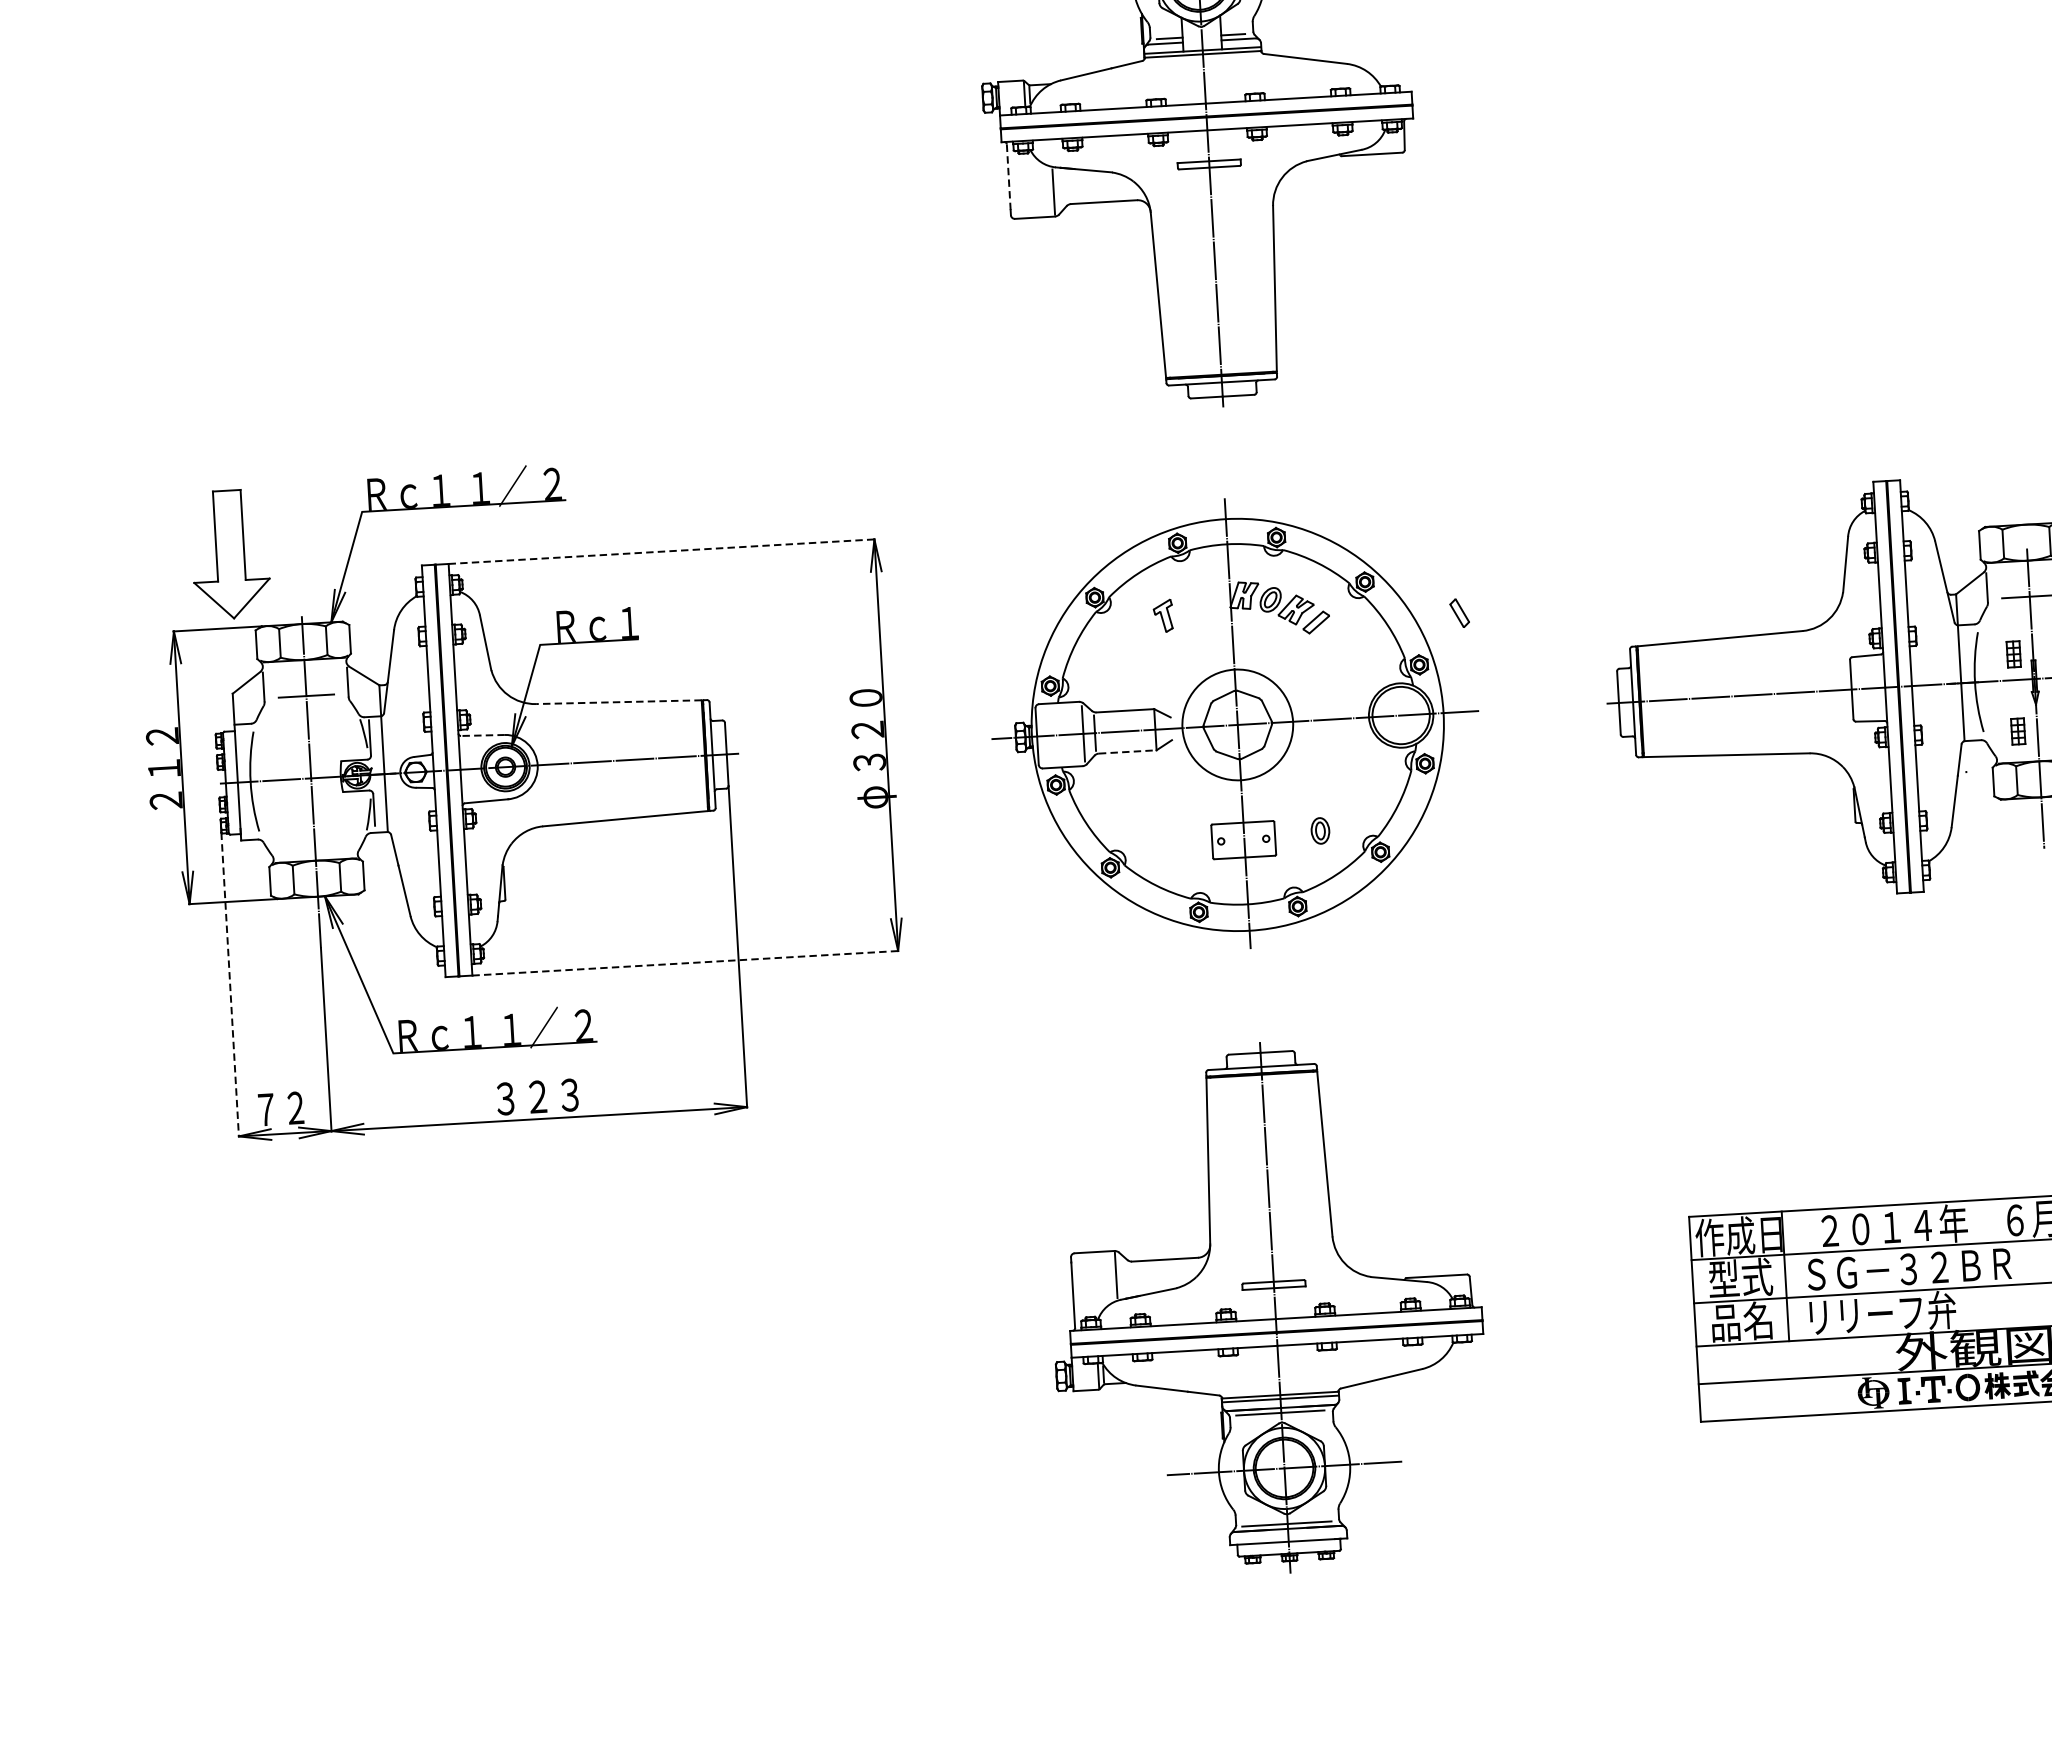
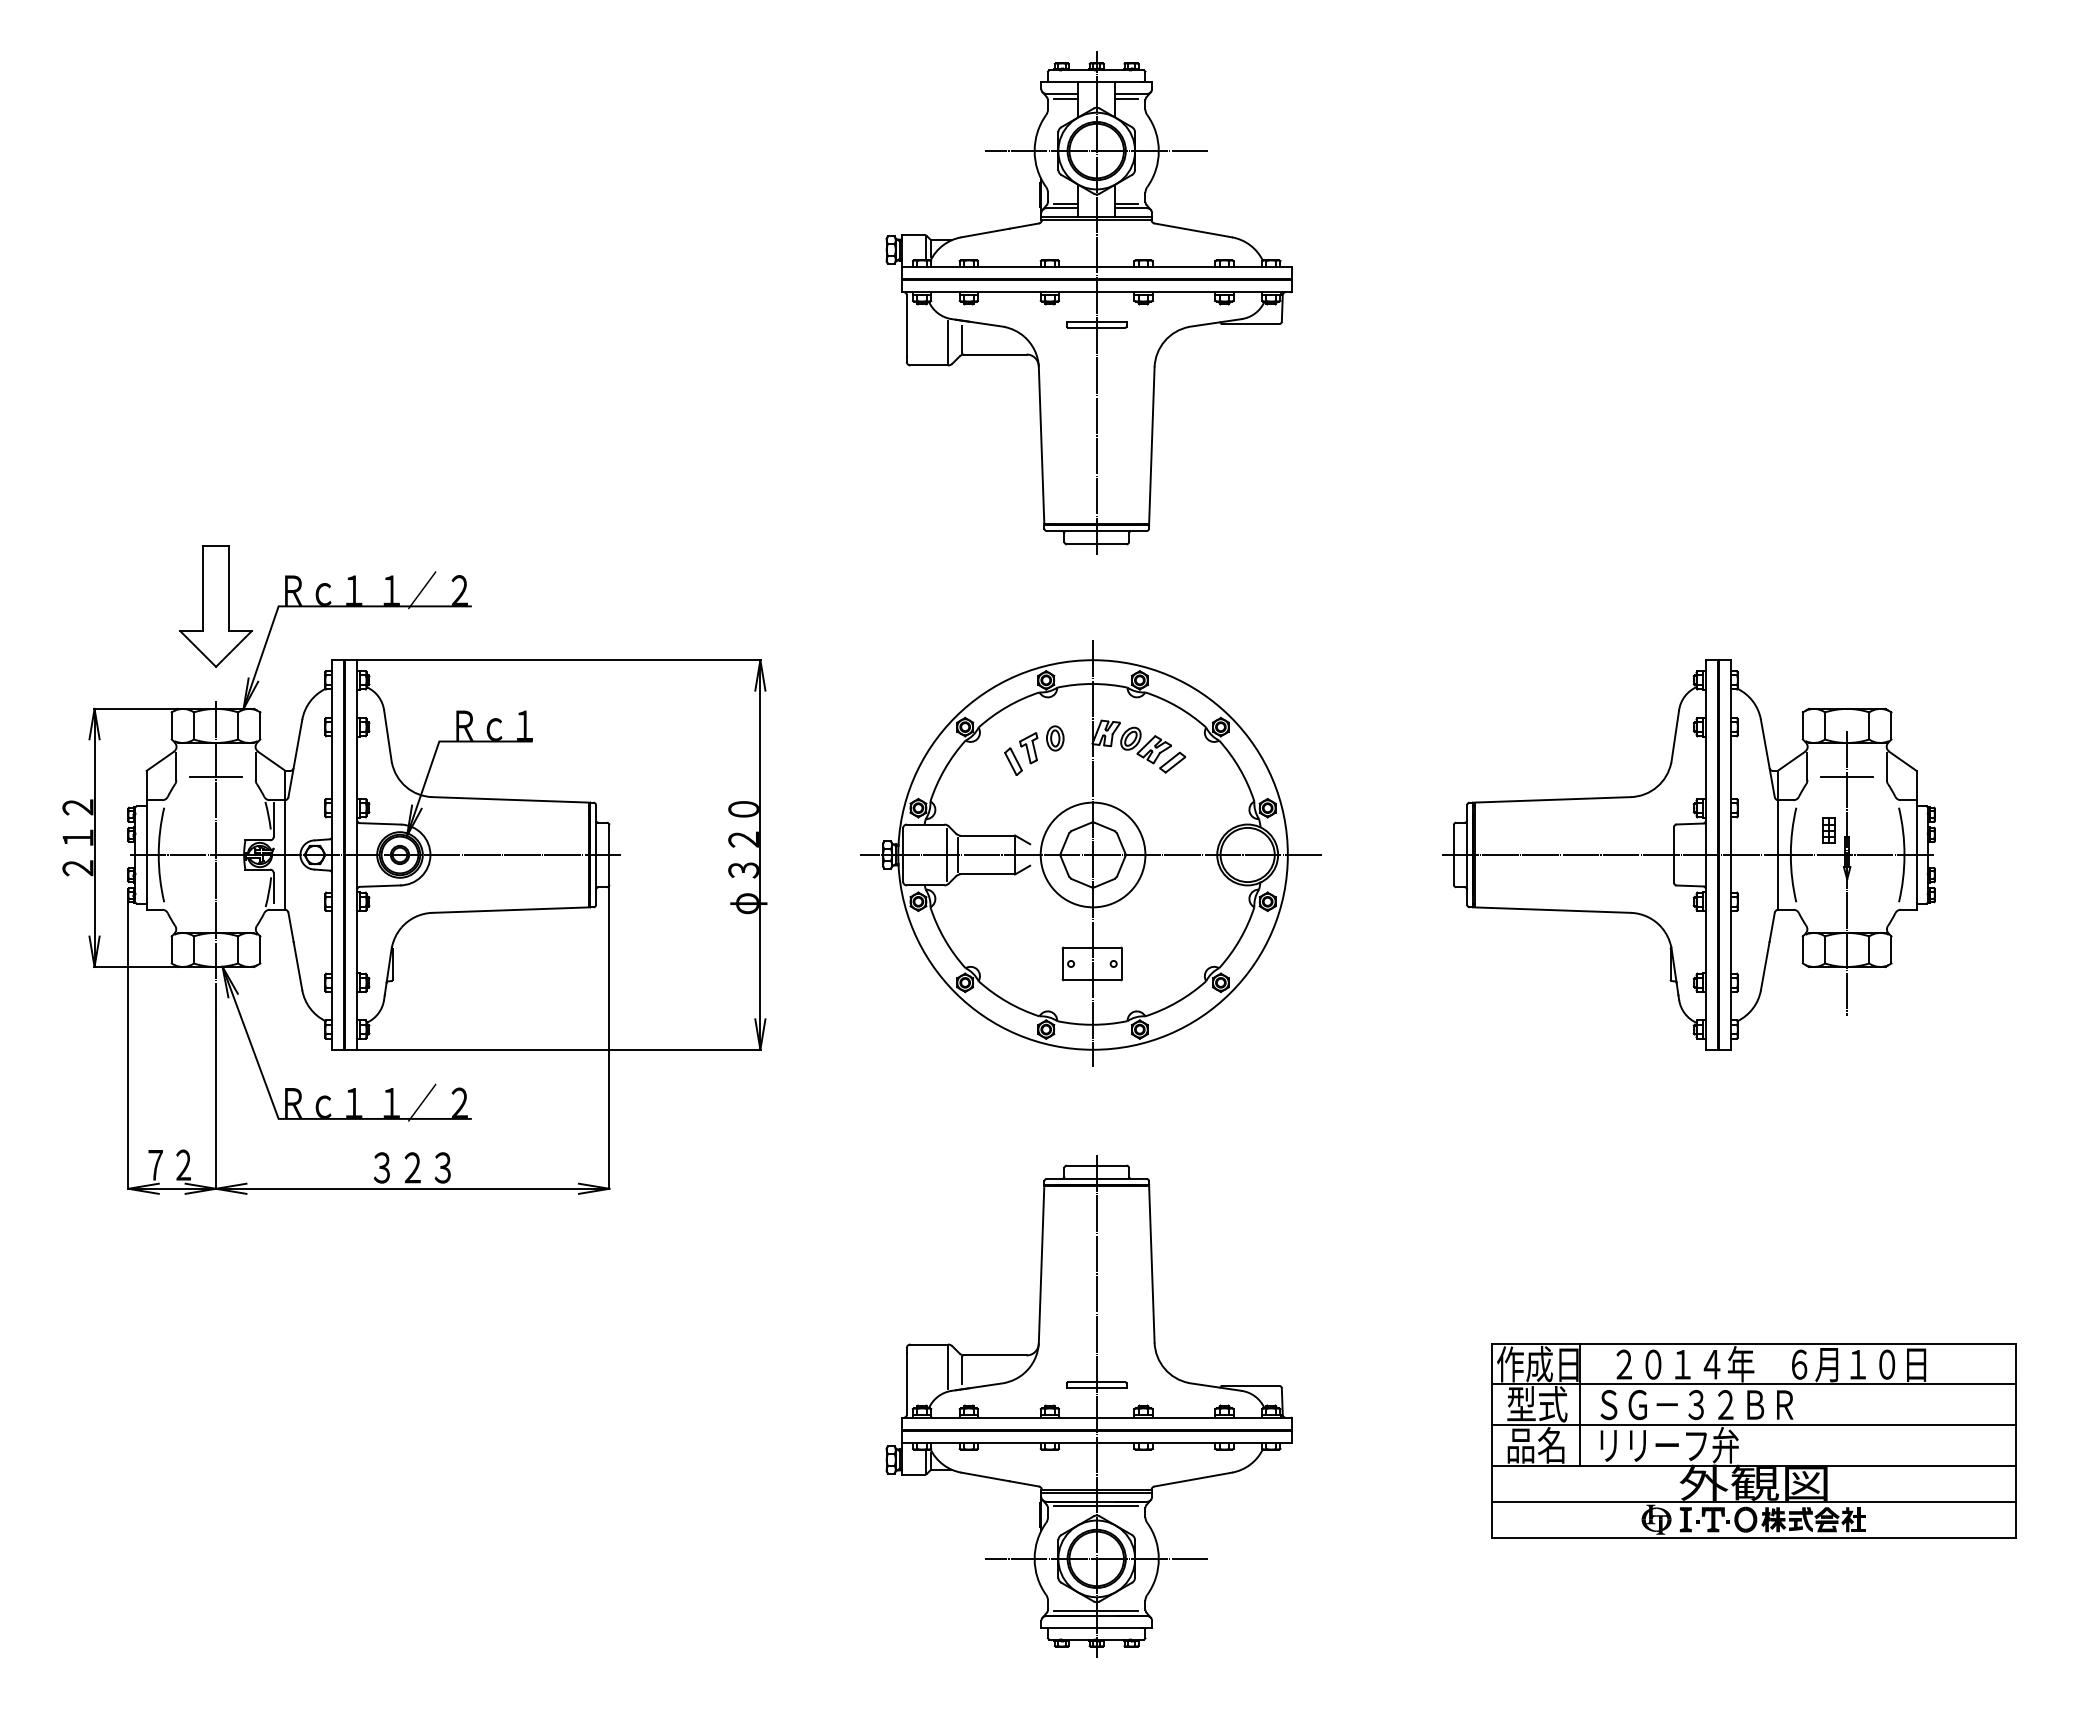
line: (1008, 176) -> (906, 325), dashed -> solid
line: (1067, 188) -> (961, 339), added
line: (662, 551) -> (559, 660), dashed -> solid
part: (229, 554) -> (215, 606), moved
part: (1459, 613) -> (1013, 761), moved
line: (618, 701) -> (510, 799), dashed -> solid
part: (2017, 731) -> (1828, 903), removed
line: (483, 735) -> (380, 823), dashed -> solid
line: (1128, 751) -> (988, 874), dashed -> solid
part: (1320, 830) -> (1055, 738), moved
line: (685, 962) -> (559, 1049), dashed -> solid
line: (230, 985) -> (128, 1045), dashed -> solid
line: (1130, 1277) -> (961, 1370), added

